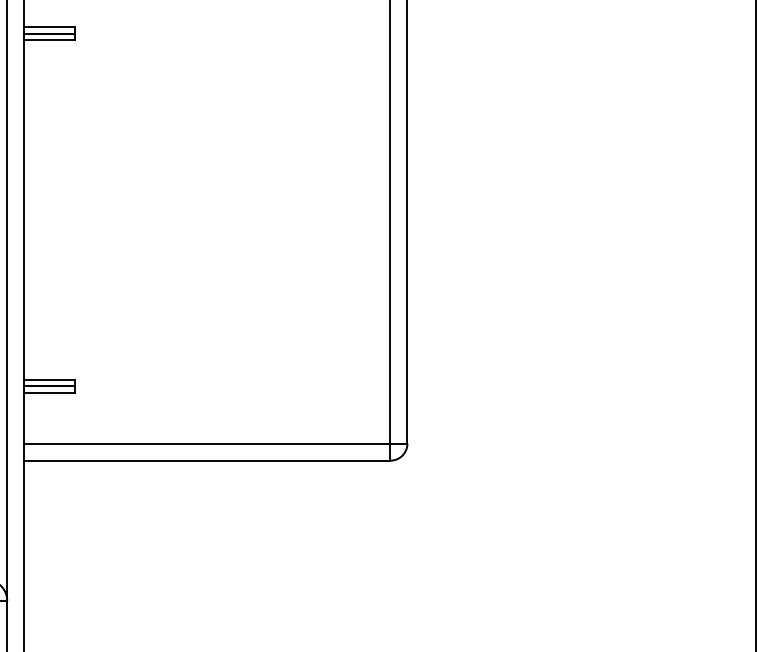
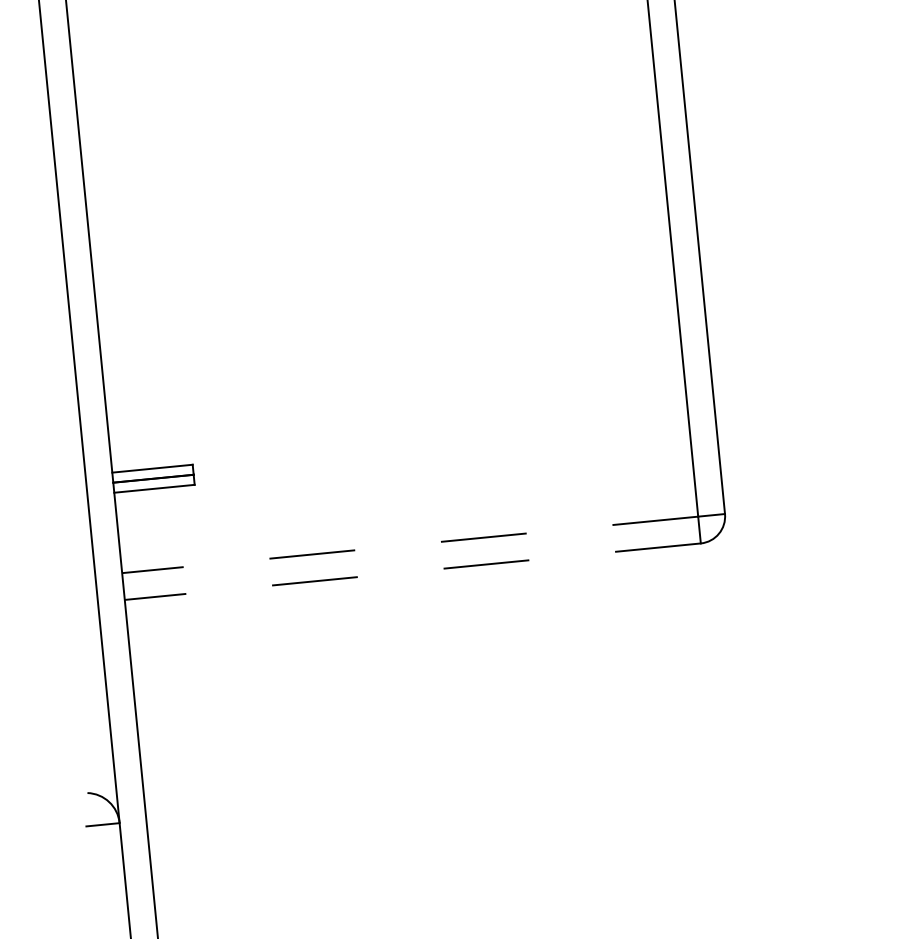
line: (206, 443) -> (408, 544), solid -> dashed
line: (206, 460) -> (411, 571), solid -> dashed

